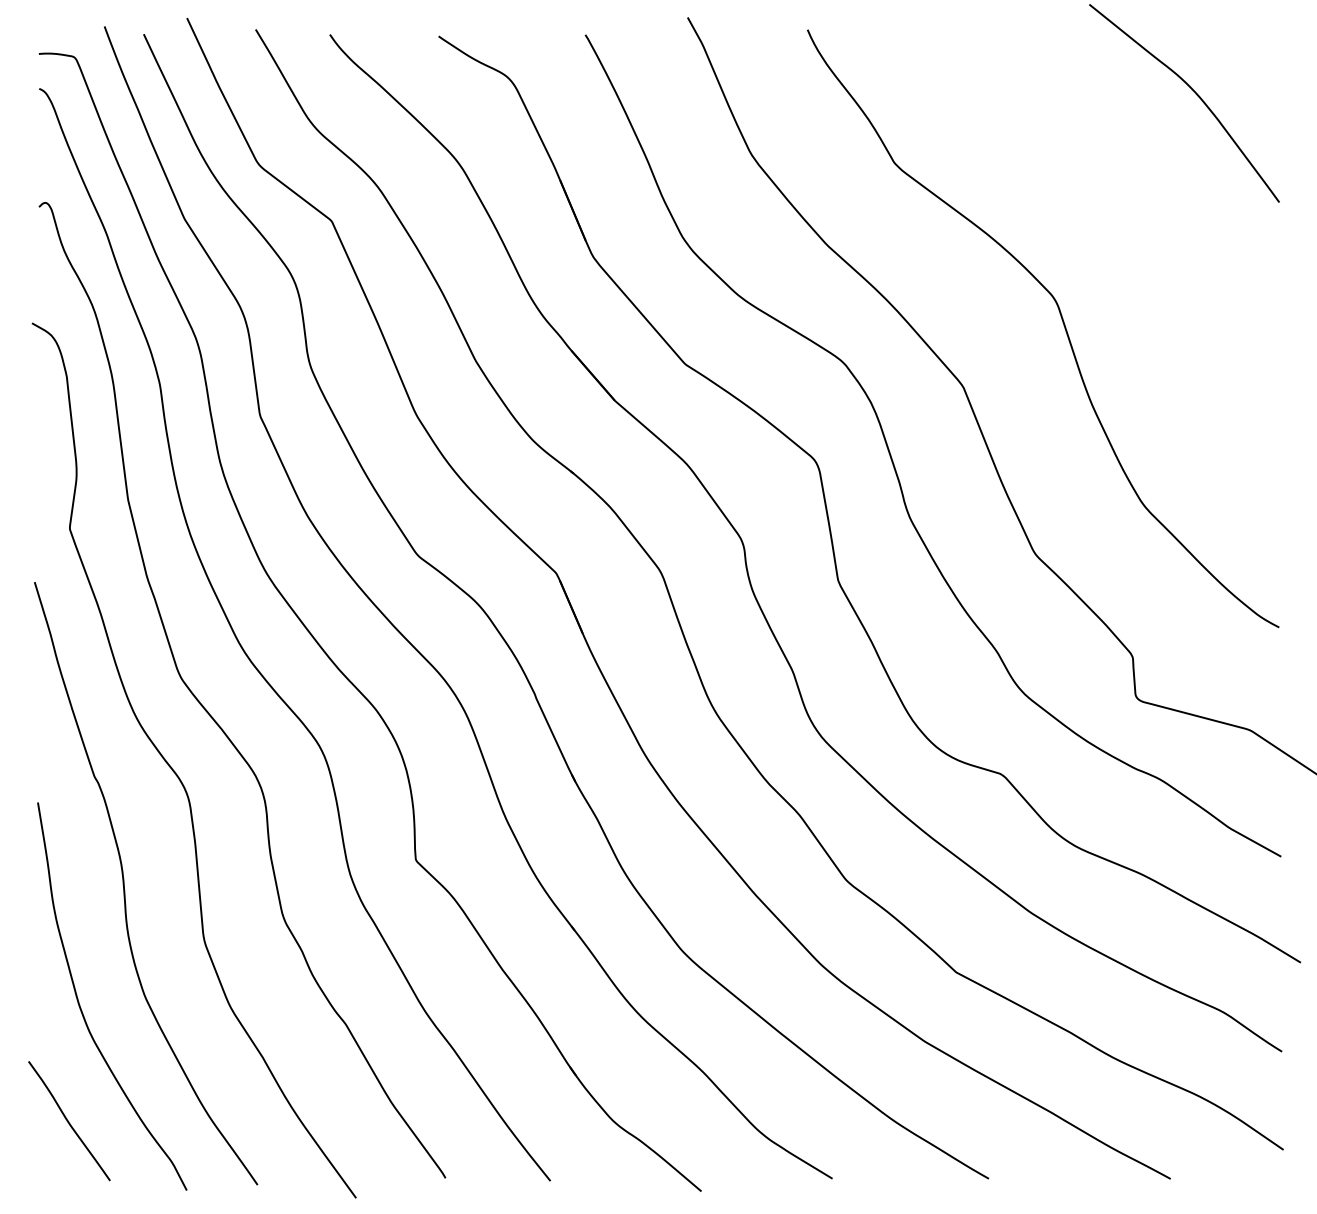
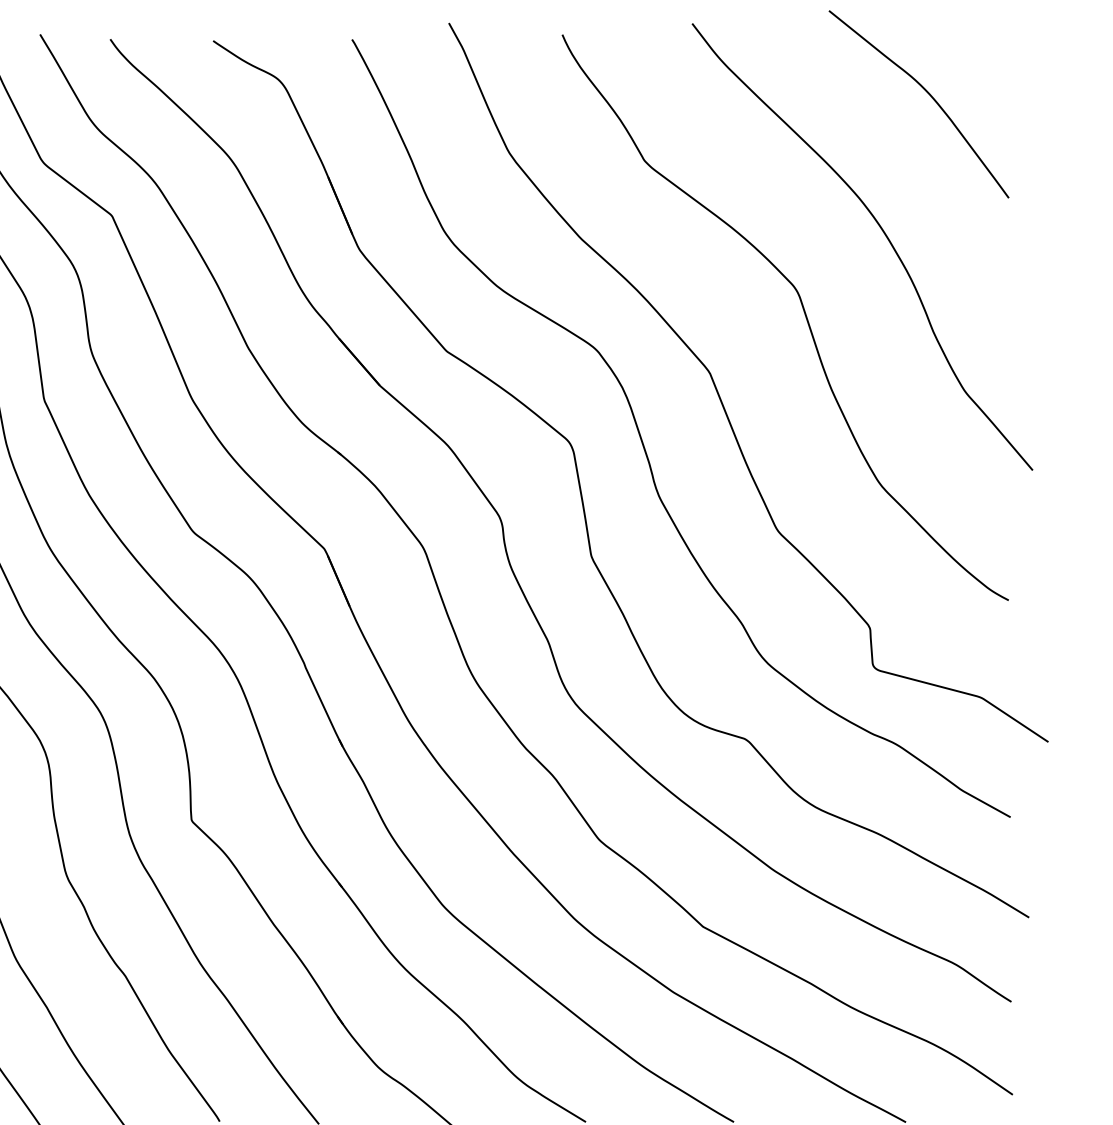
curve: (1145, 237) -> (882, 231), added

